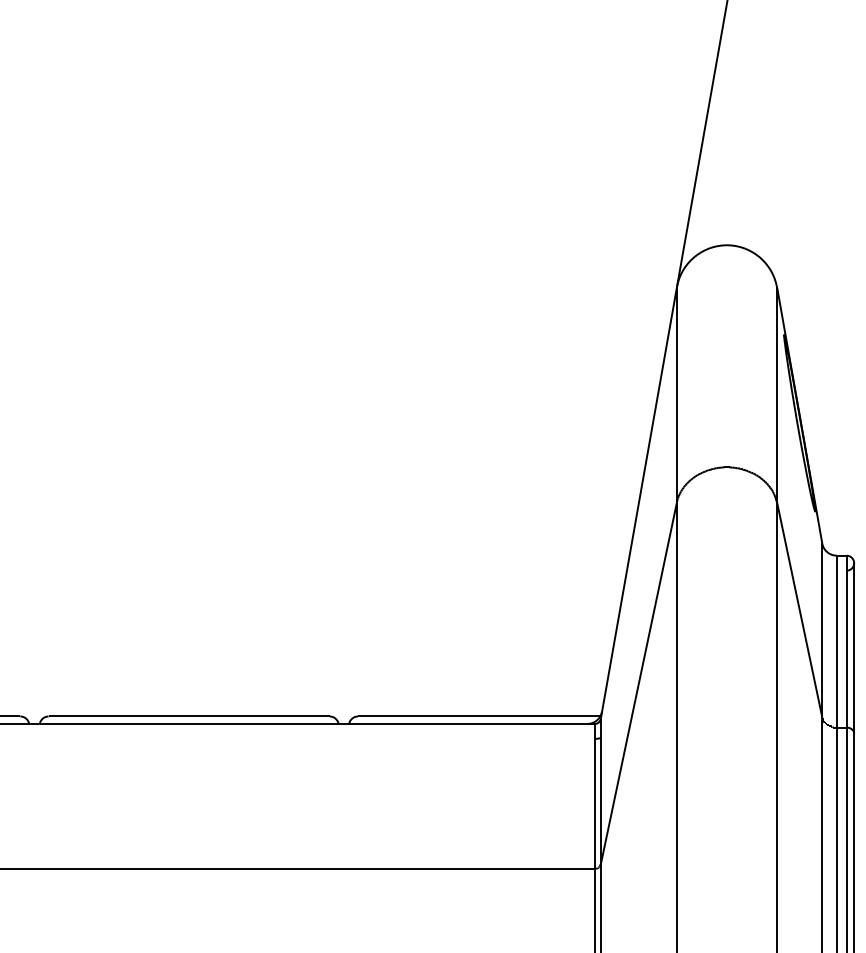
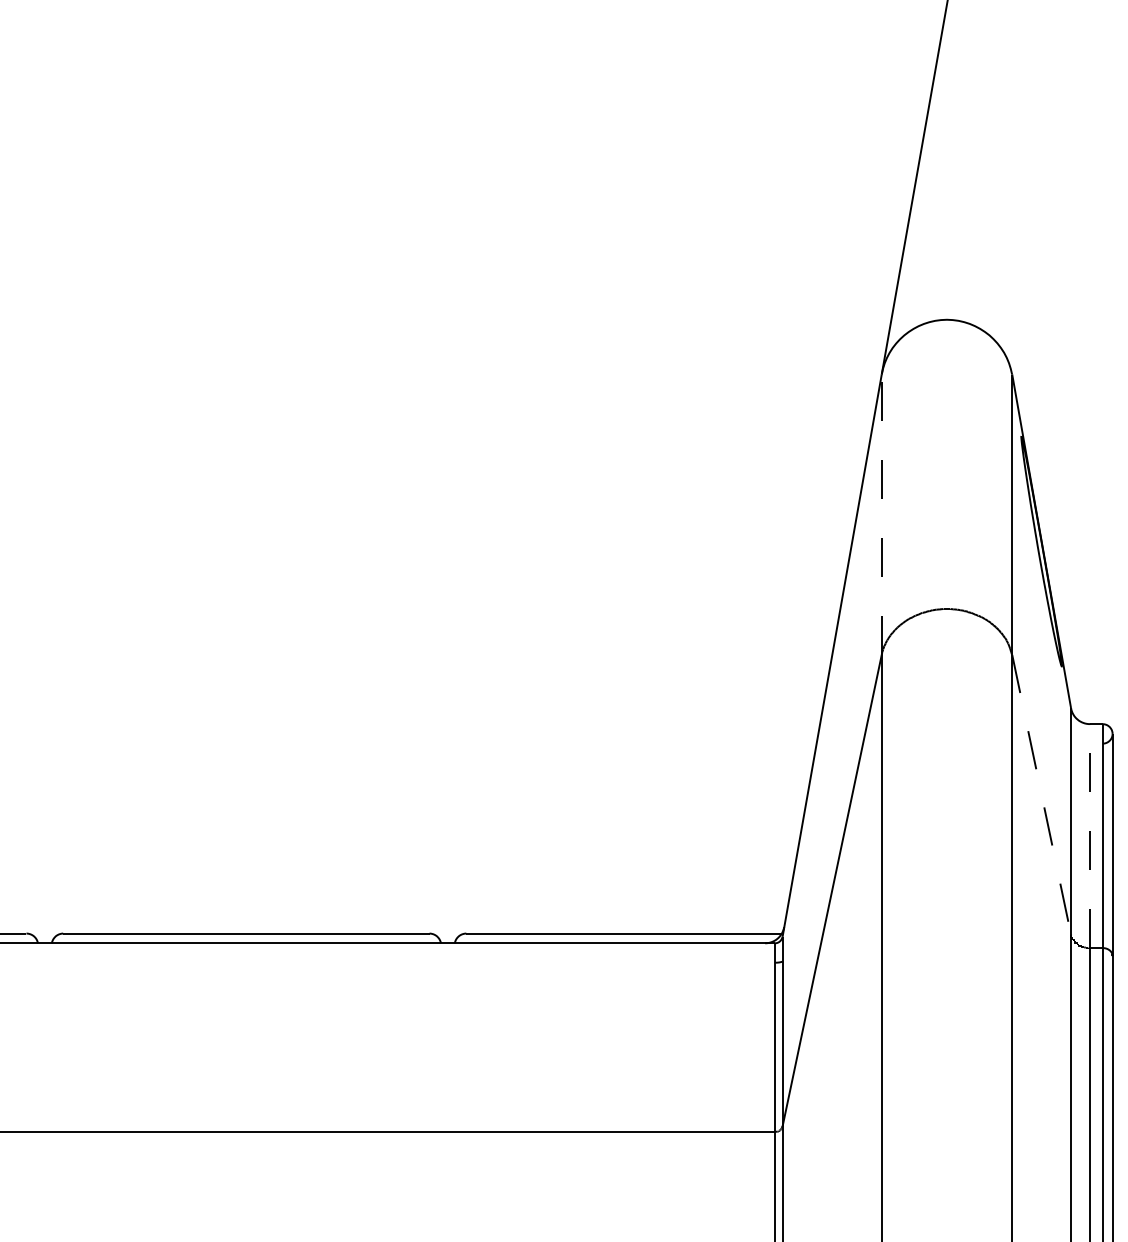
line: (676, 394) -> (881, 514), solid -> dashed
line: (799, 609) -> (1041, 794), solid -> dashed
line: (837, 641) -> (1090, 836), solid -> dashed

